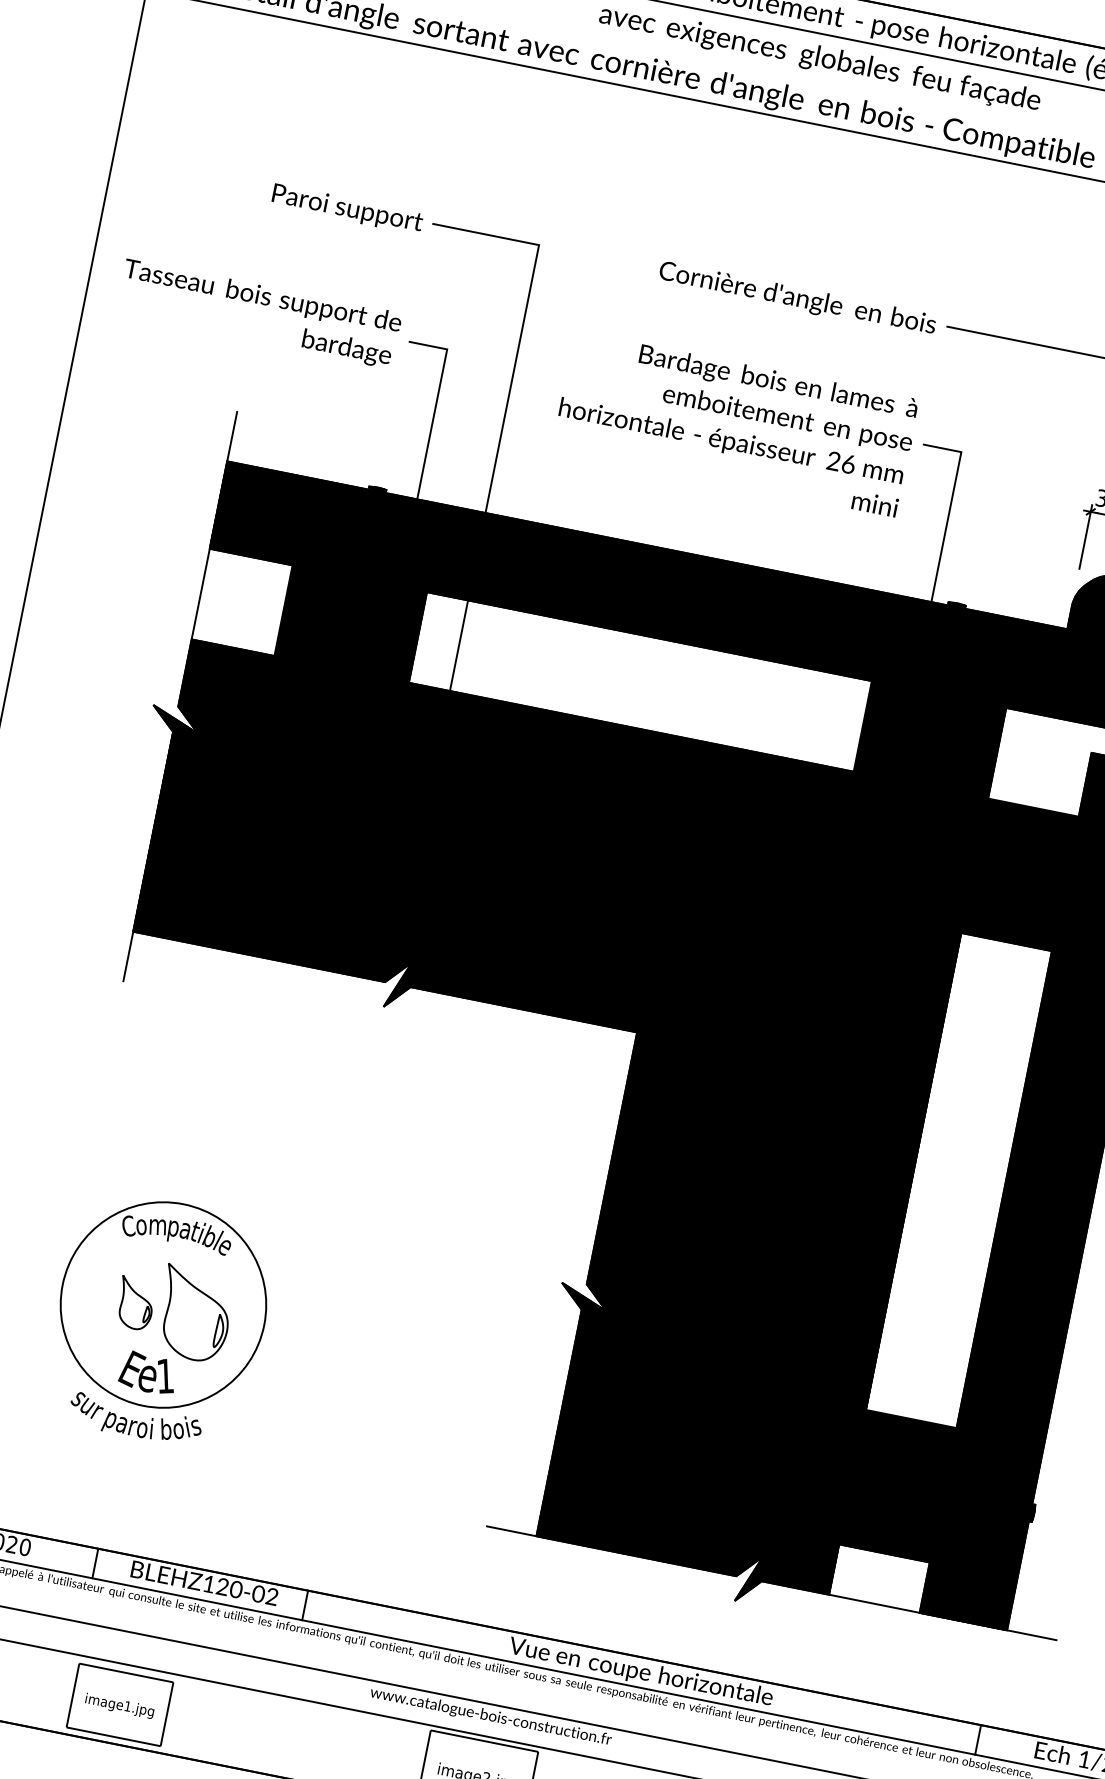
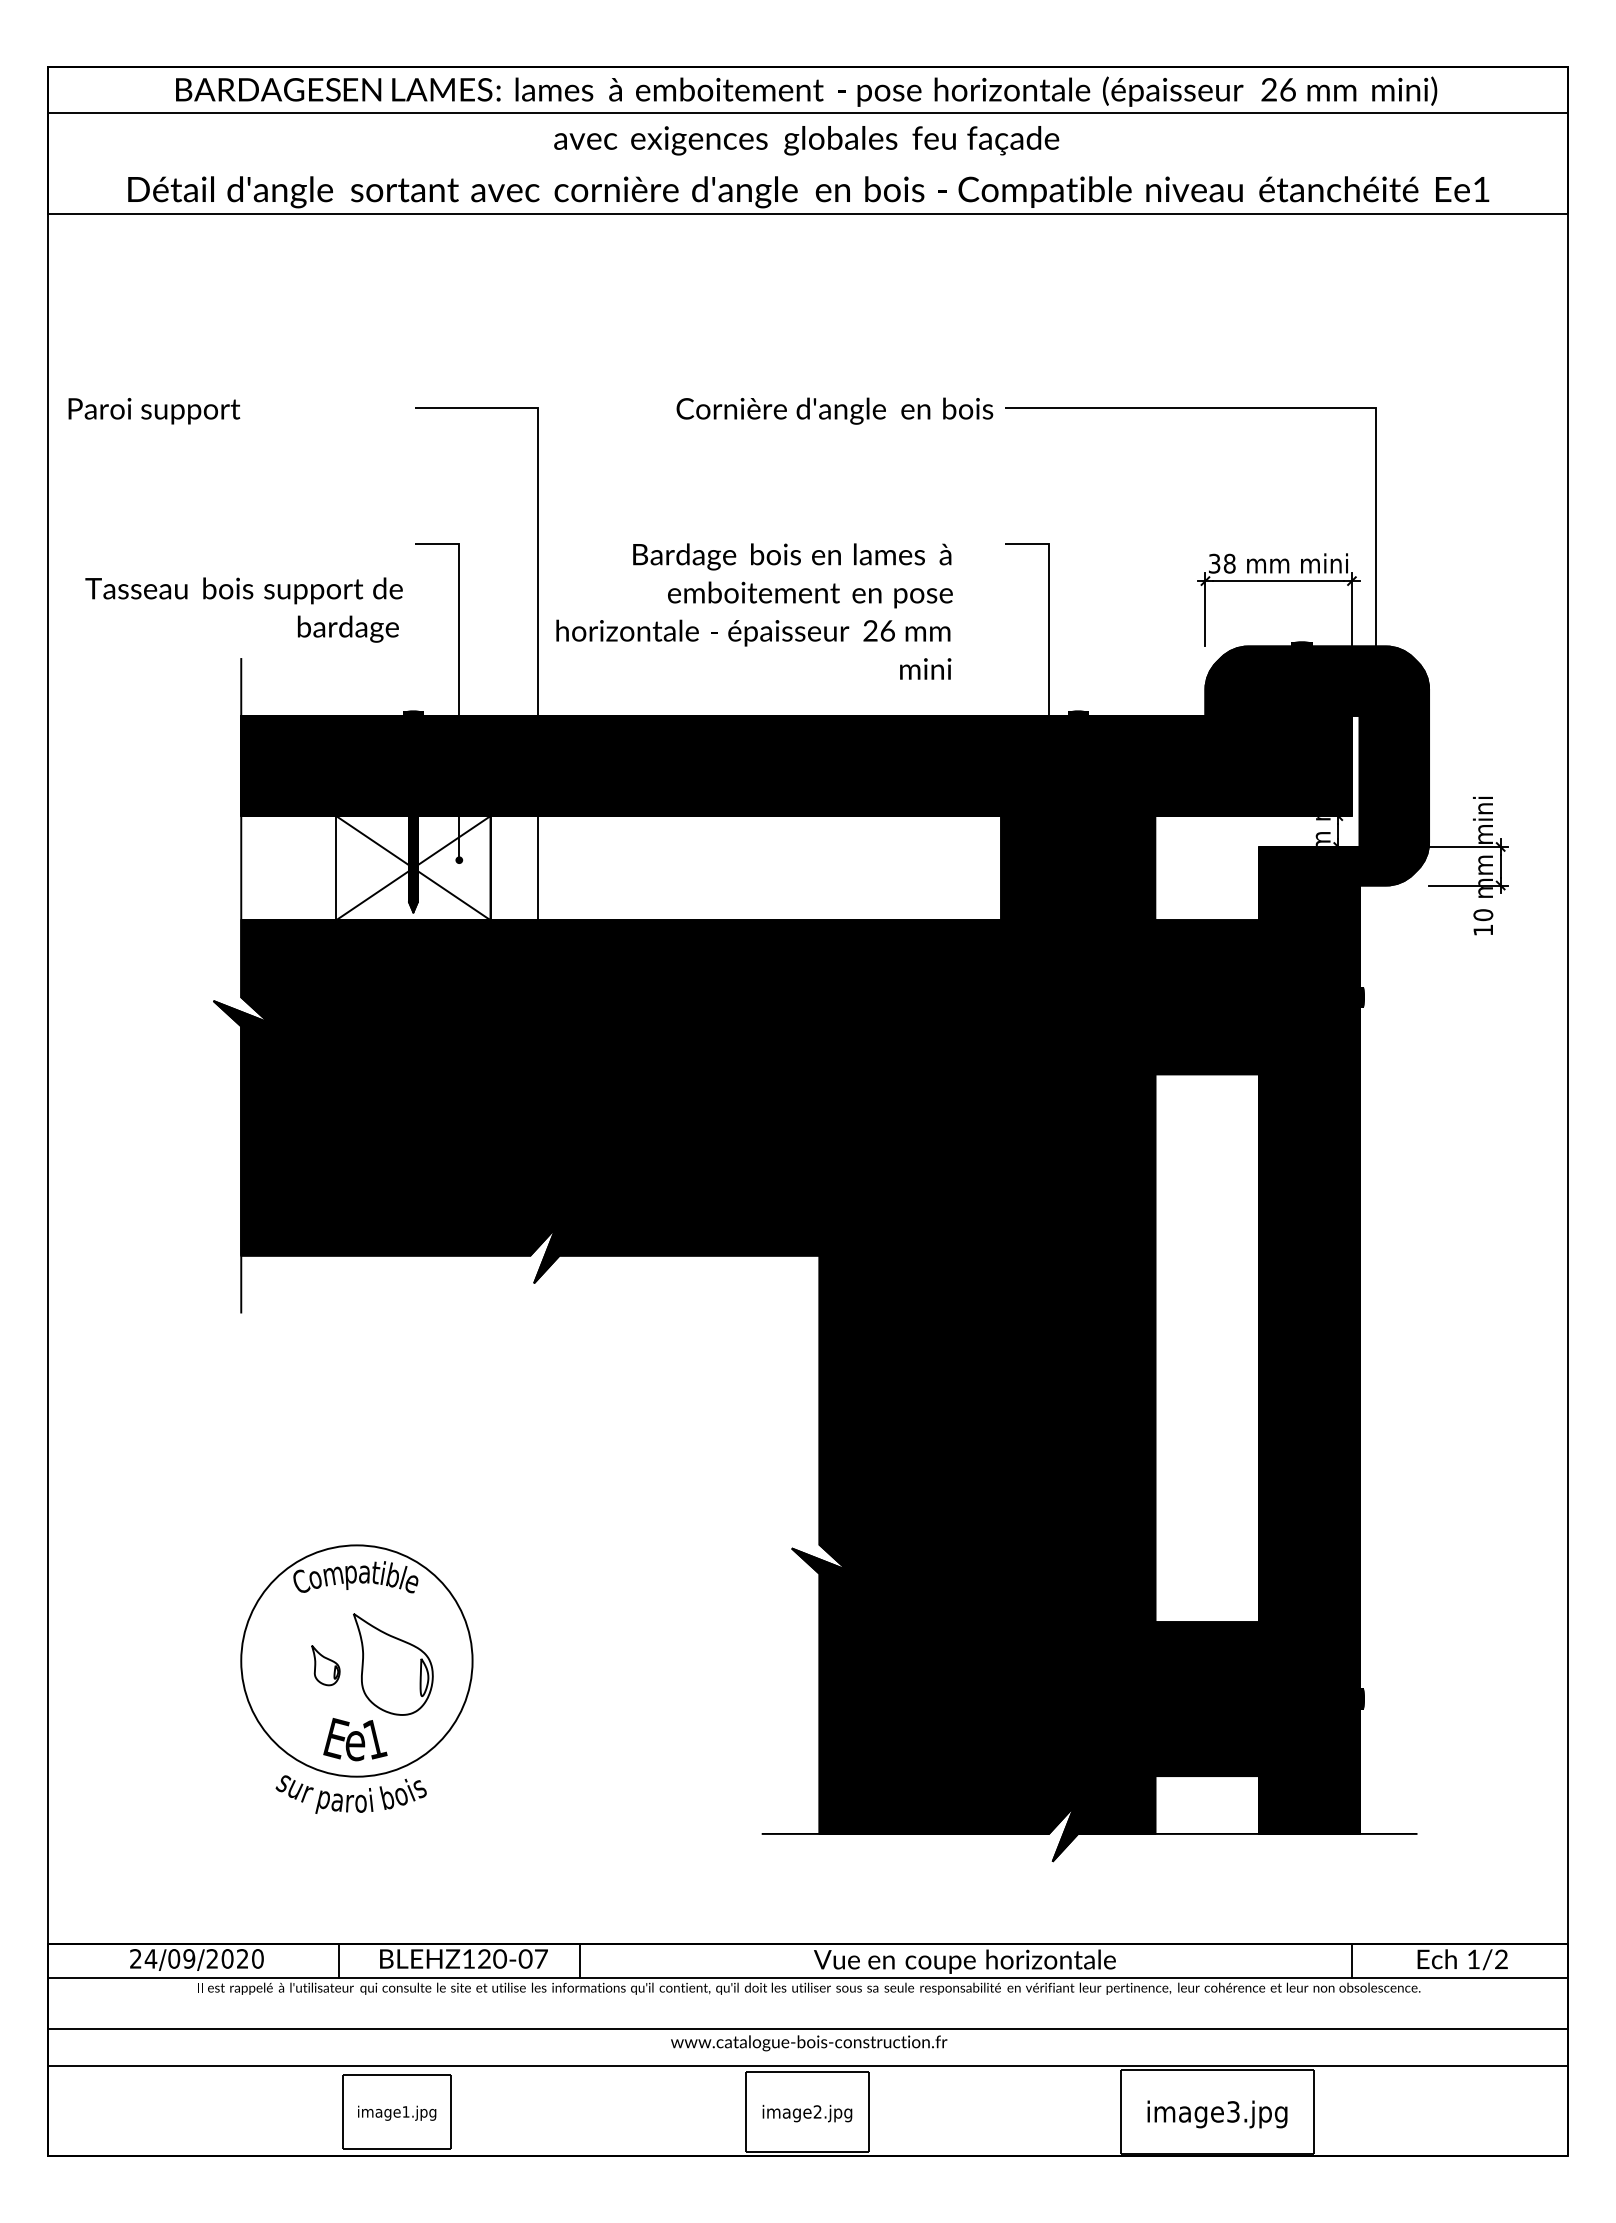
text: (347, 209) -> (154, 411), moved
text: (258, 313) -> (243, 609), moved
text: (735, 424) -> (754, 611), moved
fill: (350, 624) -> (413, 868), removed
part: (135, 1303) -> (325, 1665), size x0.7
text: (271, 1596) -> (540, 1958), \c16711848;BLEHZ120-02 -> \c16711848;BLEHZ120-07

